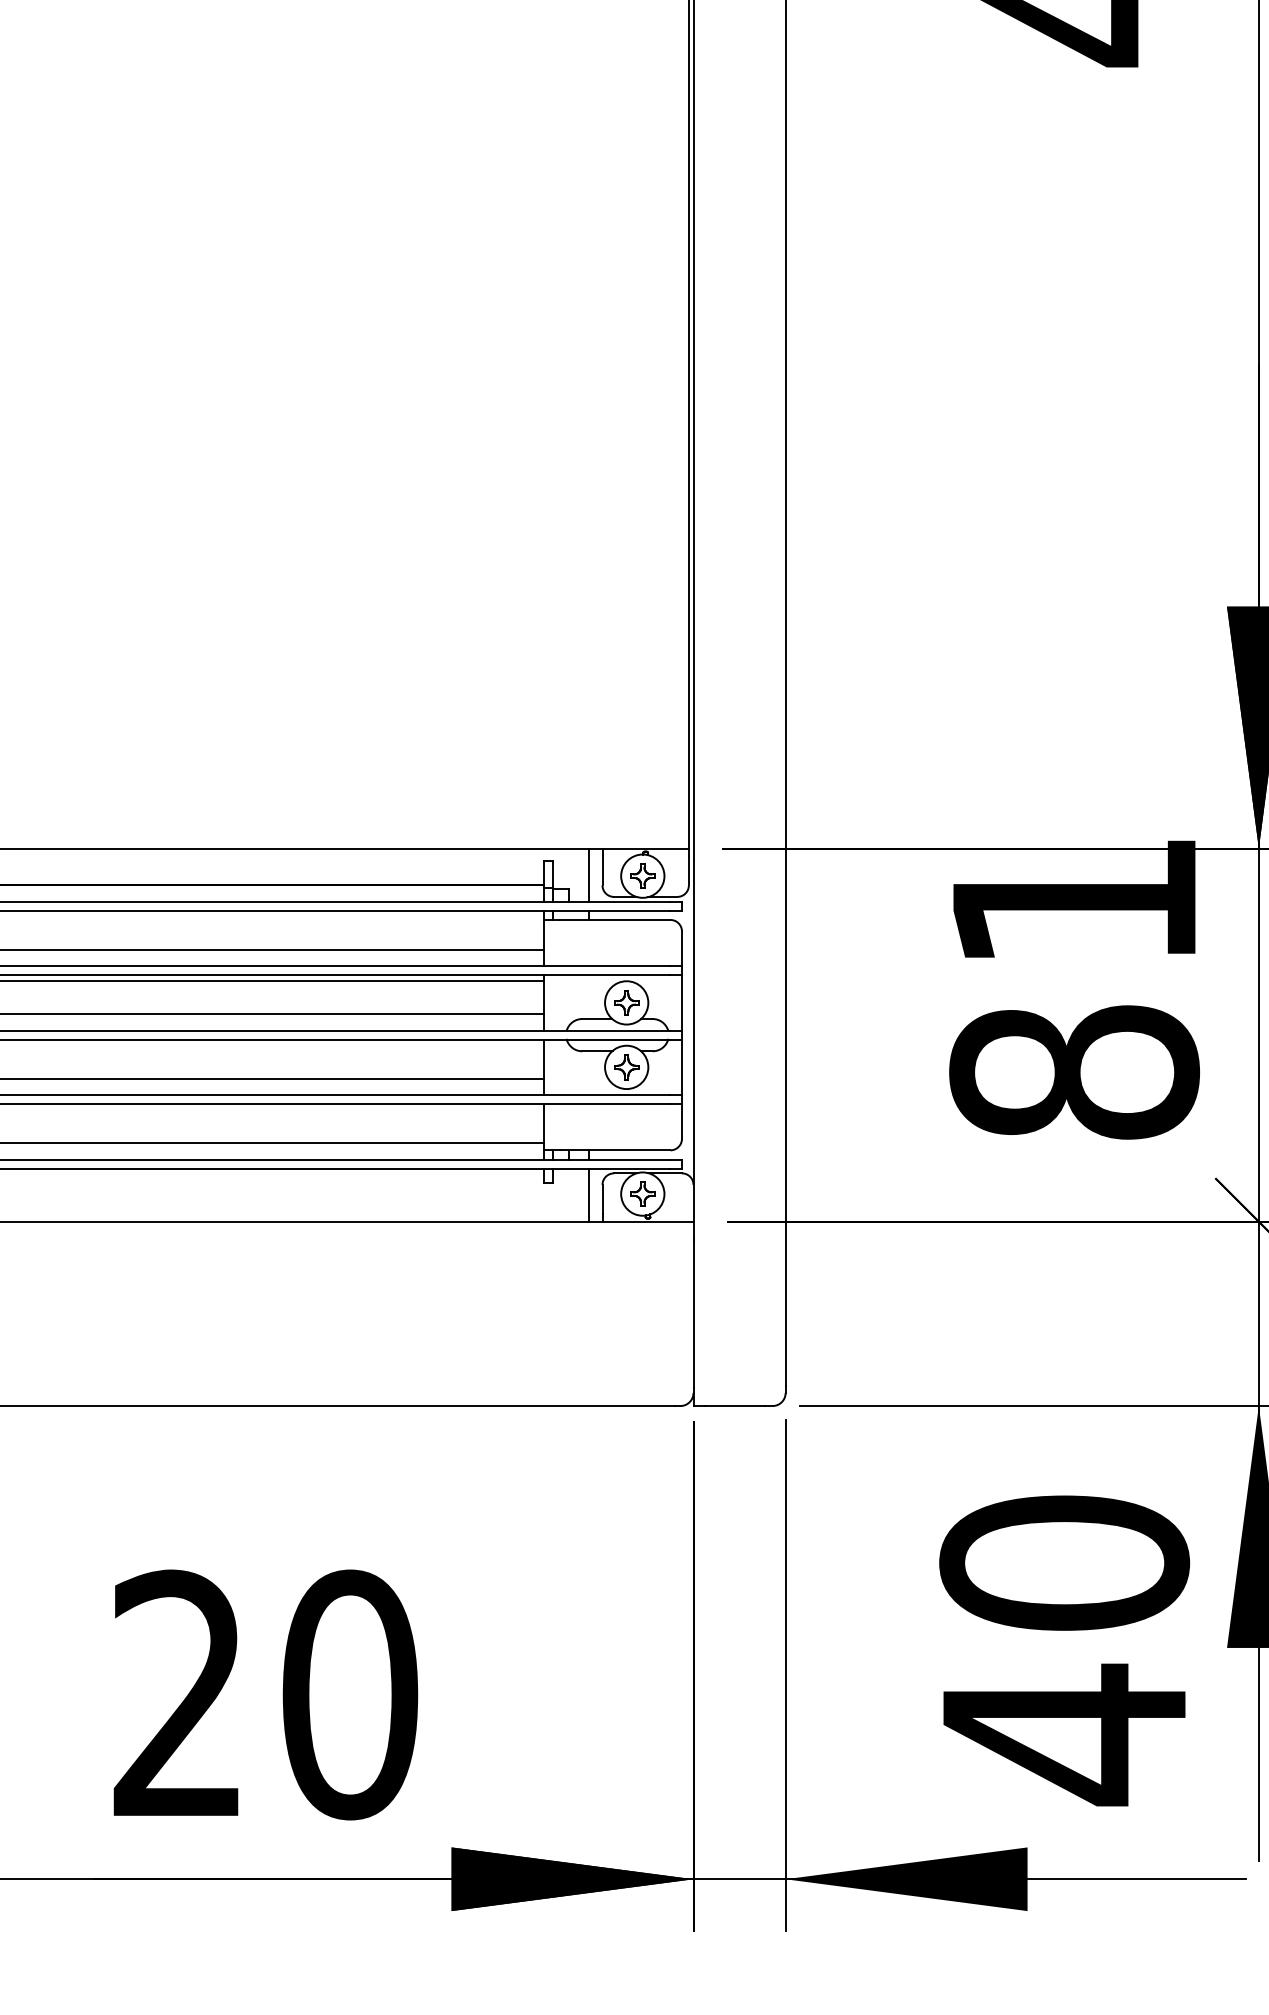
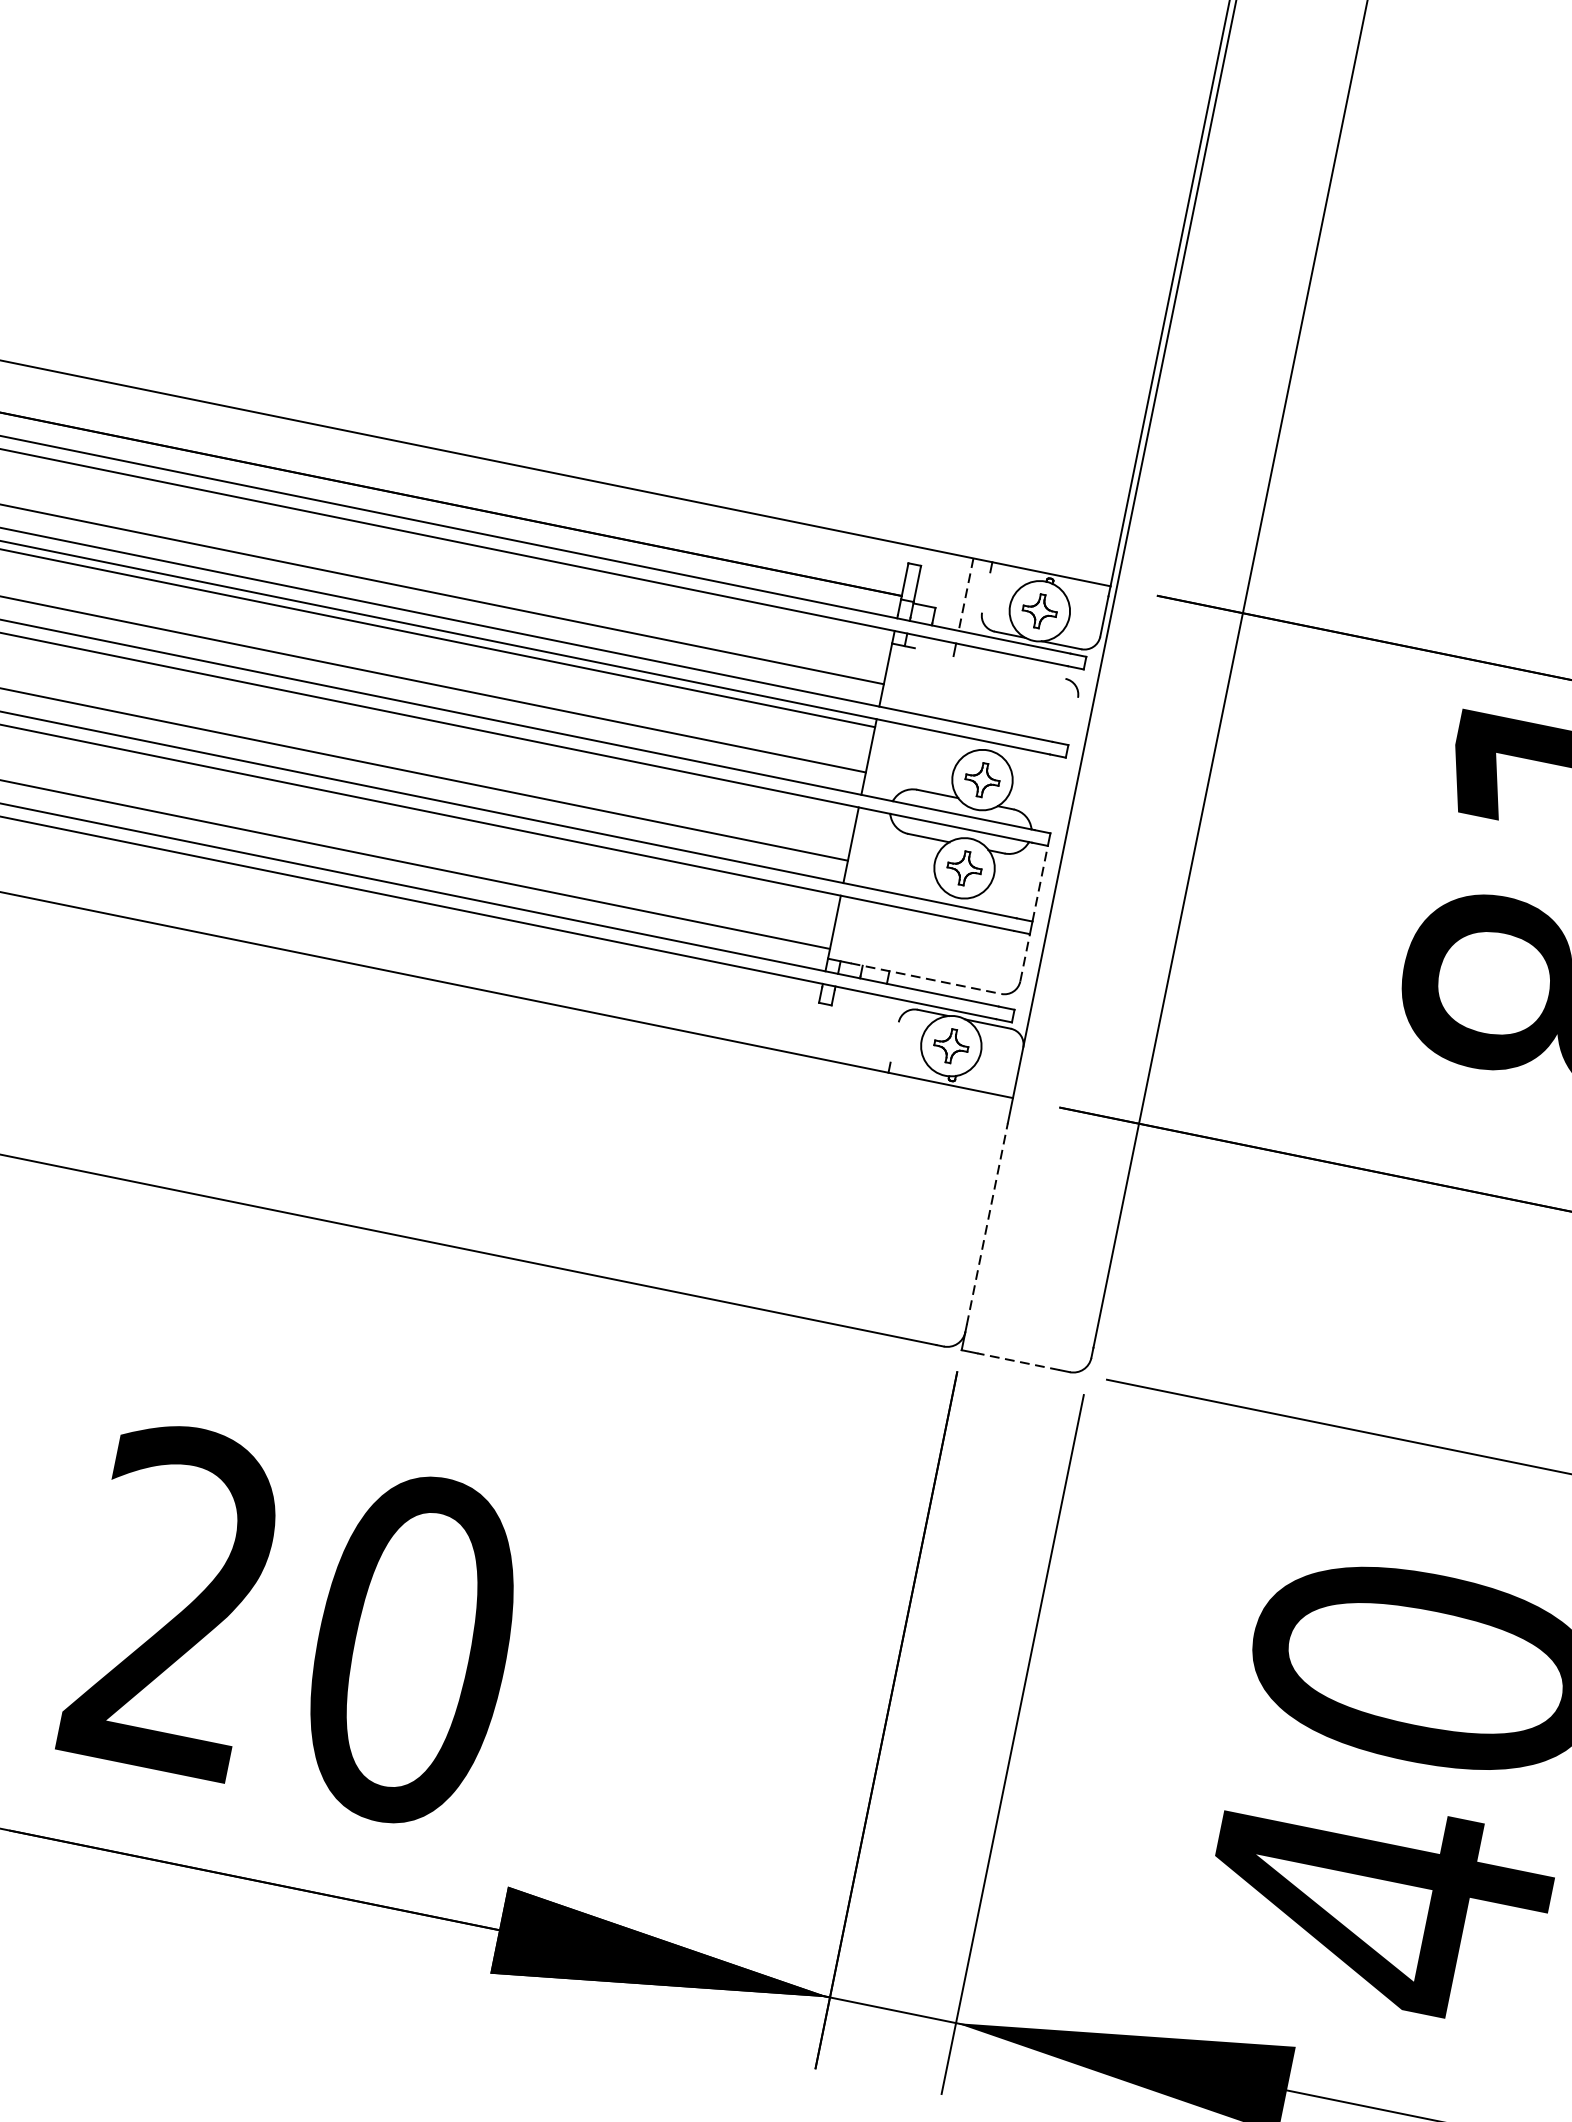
line: (602, 870) -> (986, 592), removed
line: (588, 875) -> (965, 595), solid -> dashed
line: (615, 919) -> (990, 662), removed
line: (681, 948) -> (1072, 720), removed
line: (681, 1002) -> (1057, 794), removed
line: (681, 1067) -> (1039, 883), solid -> dashed
line: (681, 1121) -> (1024, 957), solid -> dashed
line: (615, 1150) -> (926, 978), solid -> dashed
line: (588, 1194) -> (876, 1031), removed
line: (602, 1199) -> (894, 1042), removed
line: (693, 1313) -> (987, 1223), solid -> dashed
line: (734, 1406) -> (1017, 1362), solid -> dashed

